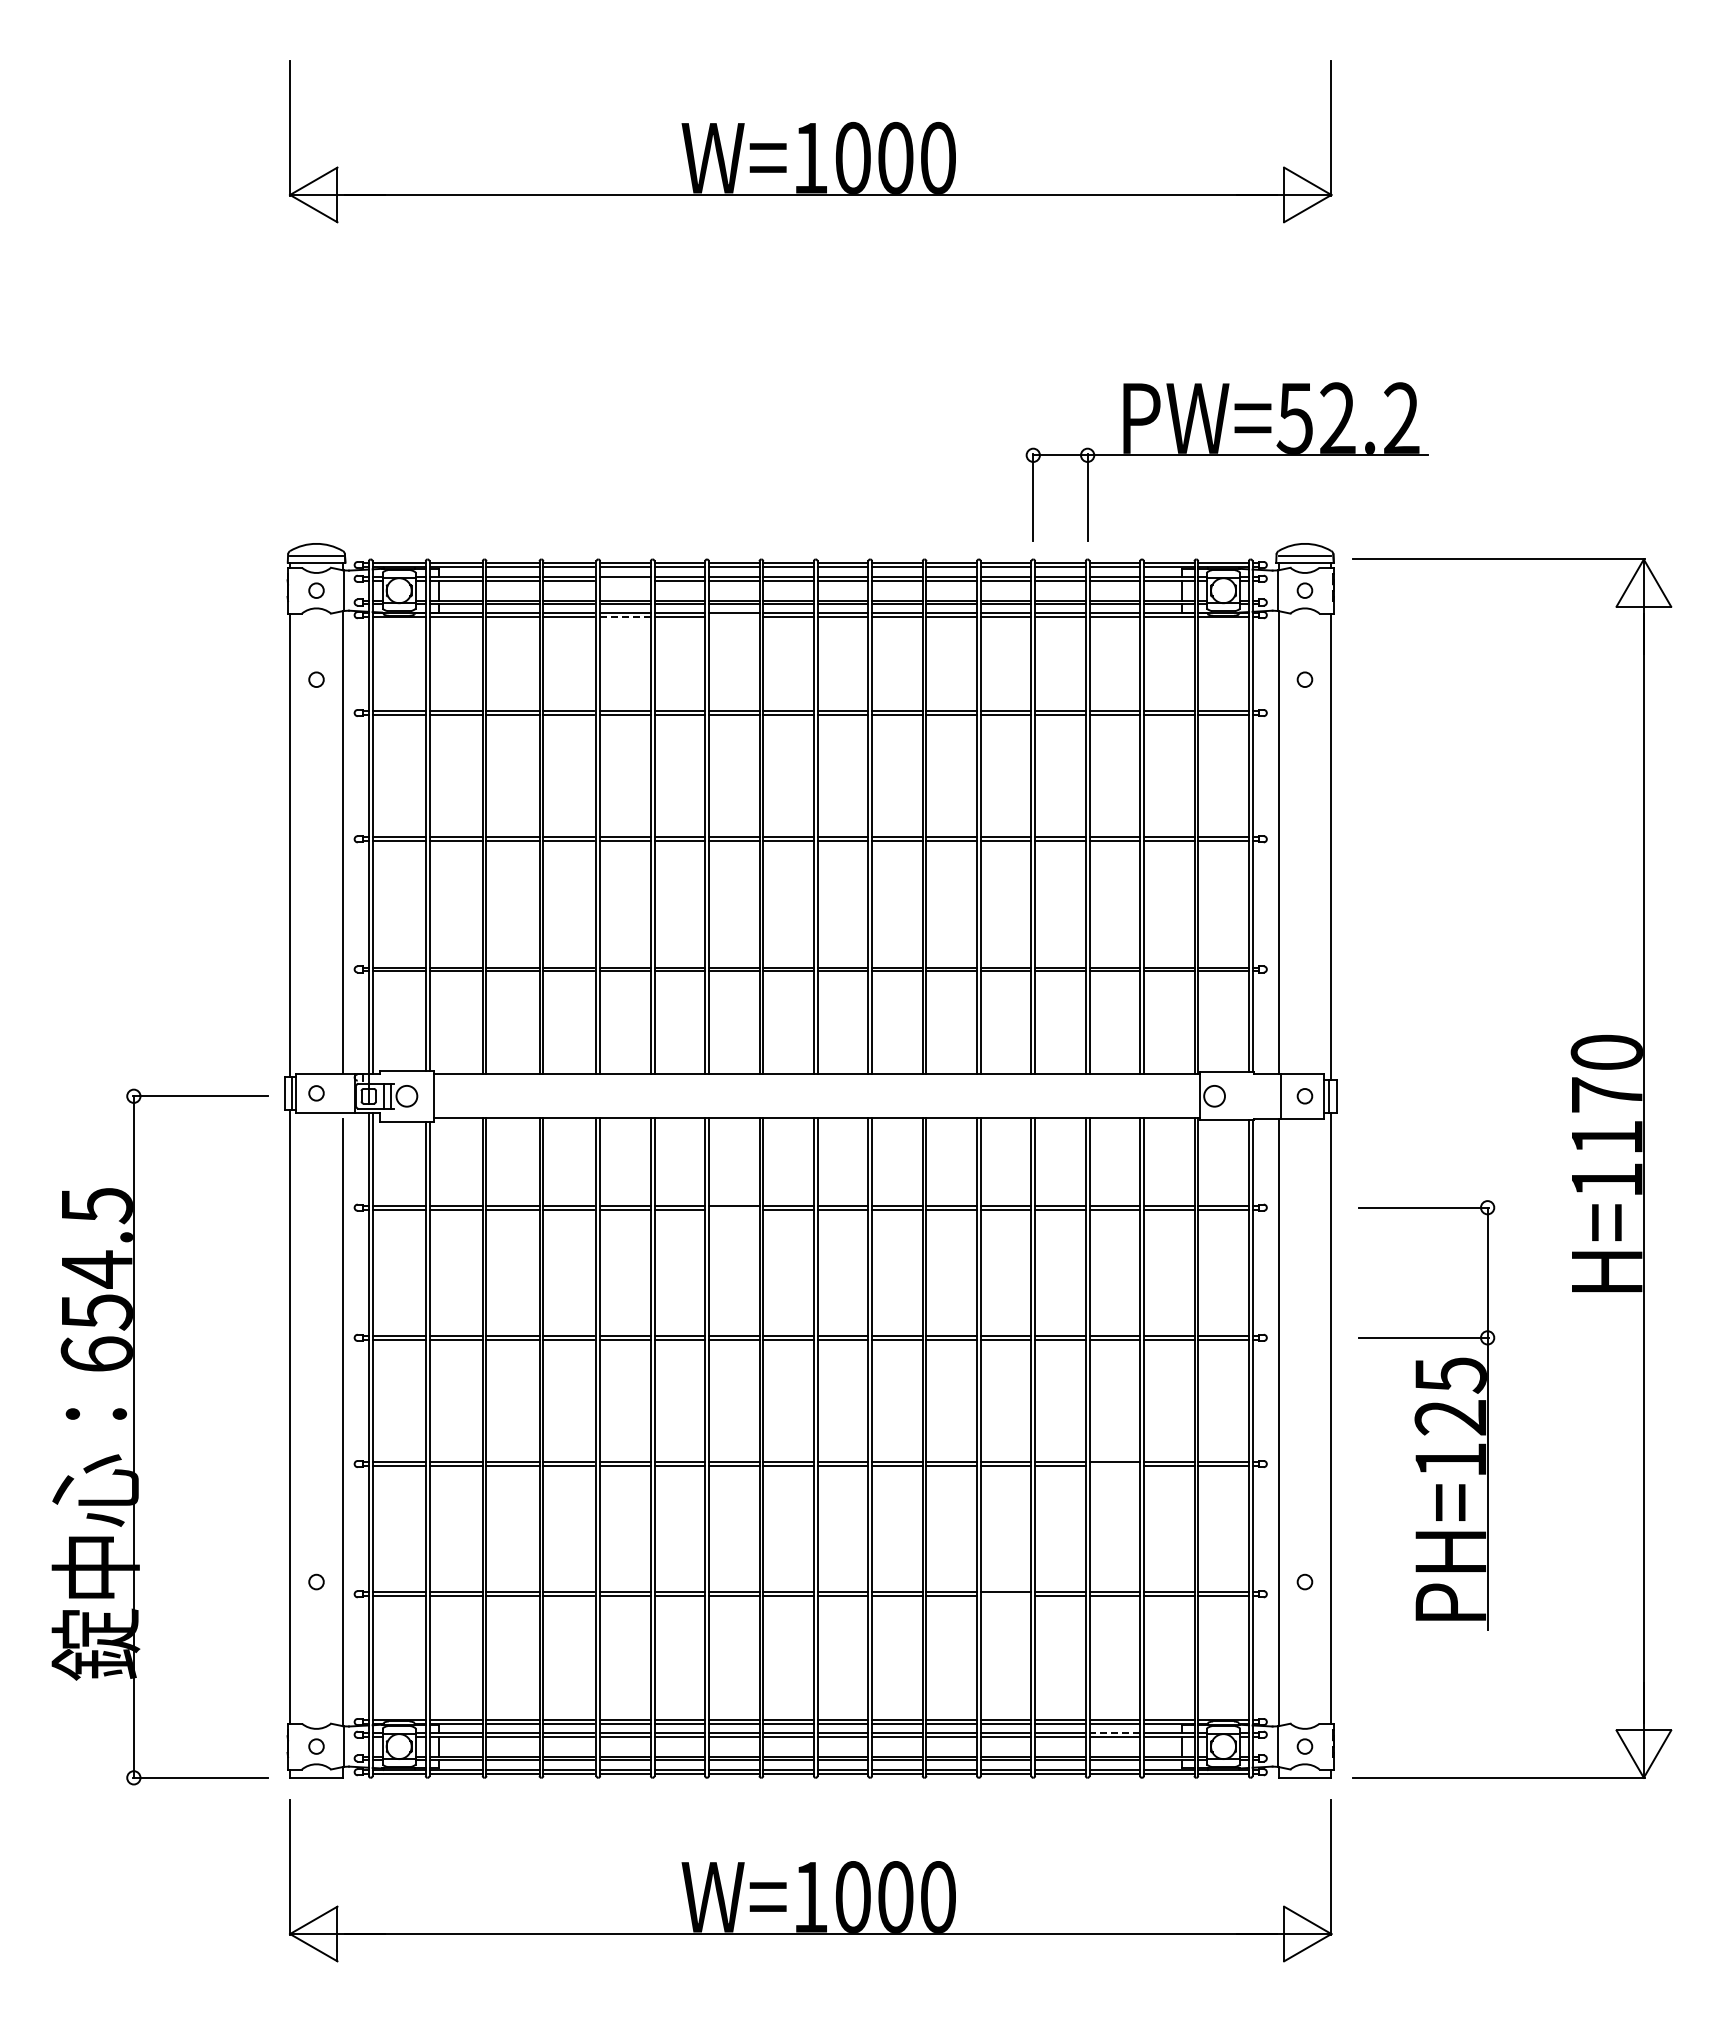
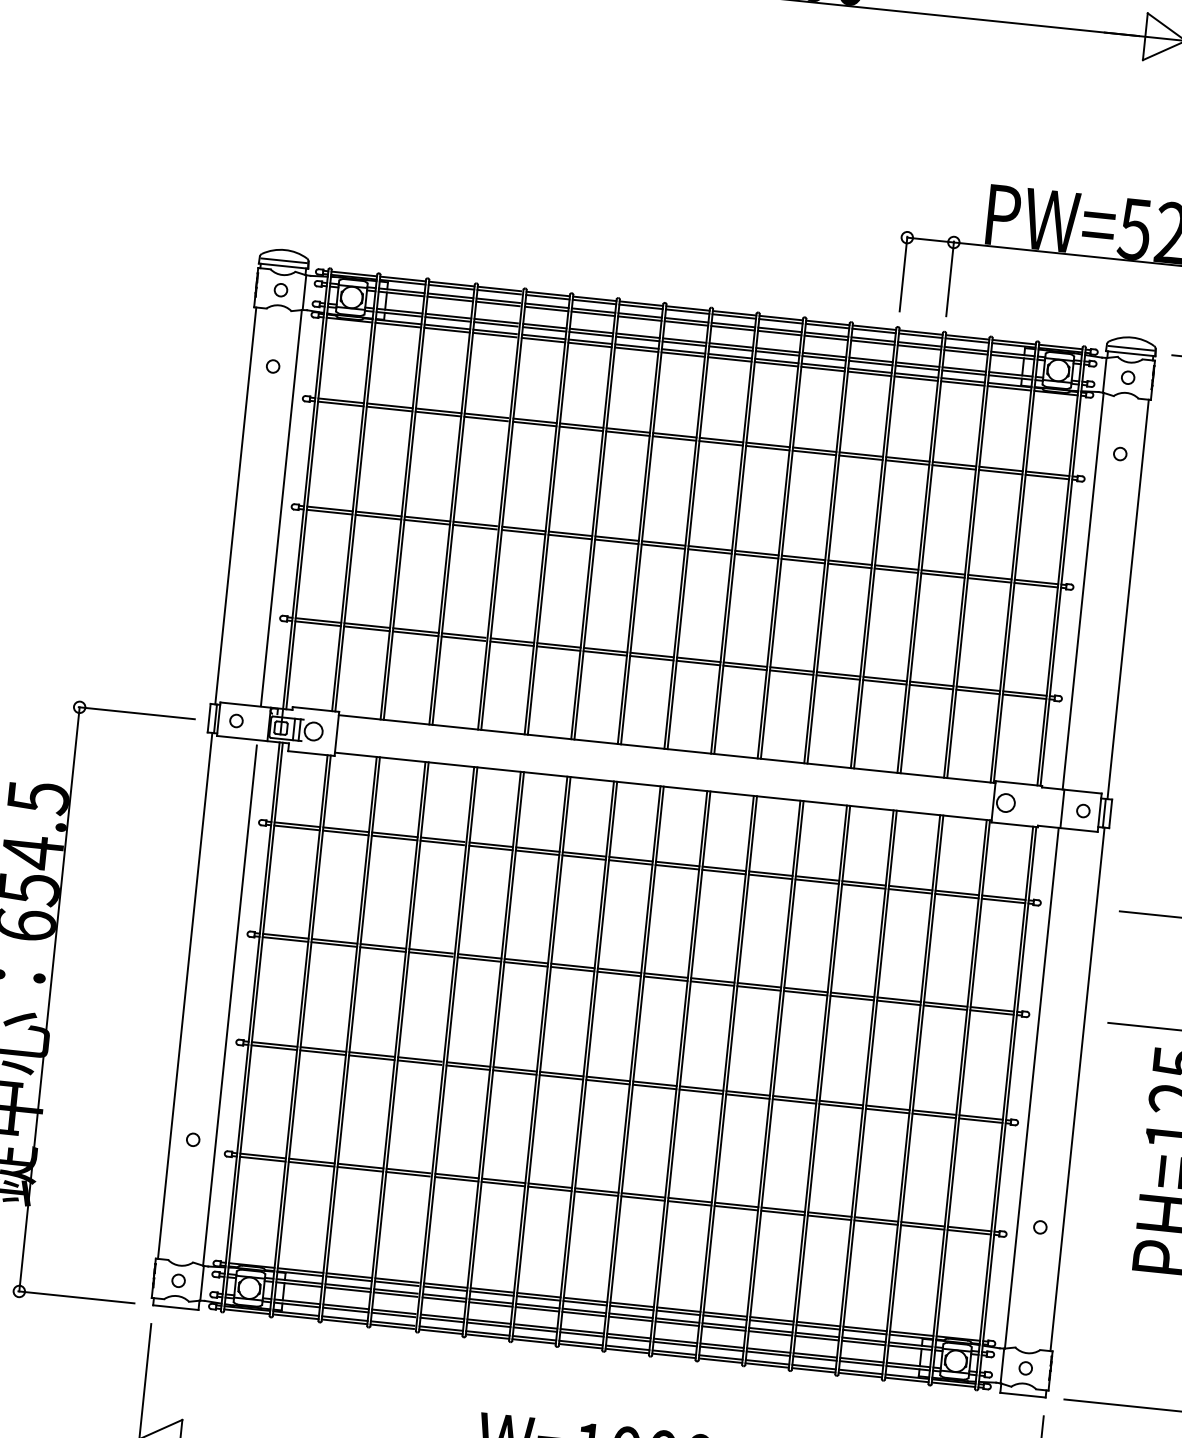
line: (625, 580) -> (546, 308), added
line: (625, 617) -> (543, 340), dashed -> solid
line: (733, 617) -> (635, 350), added
line: (733, 1209) -> (583, 857), added
line: (1114, 1465) -> (887, 1110), added
line: (1005, 1596) -> (782, 1213), added
line: (1114, 1732) -> (863, 1339), dashed -> solid

